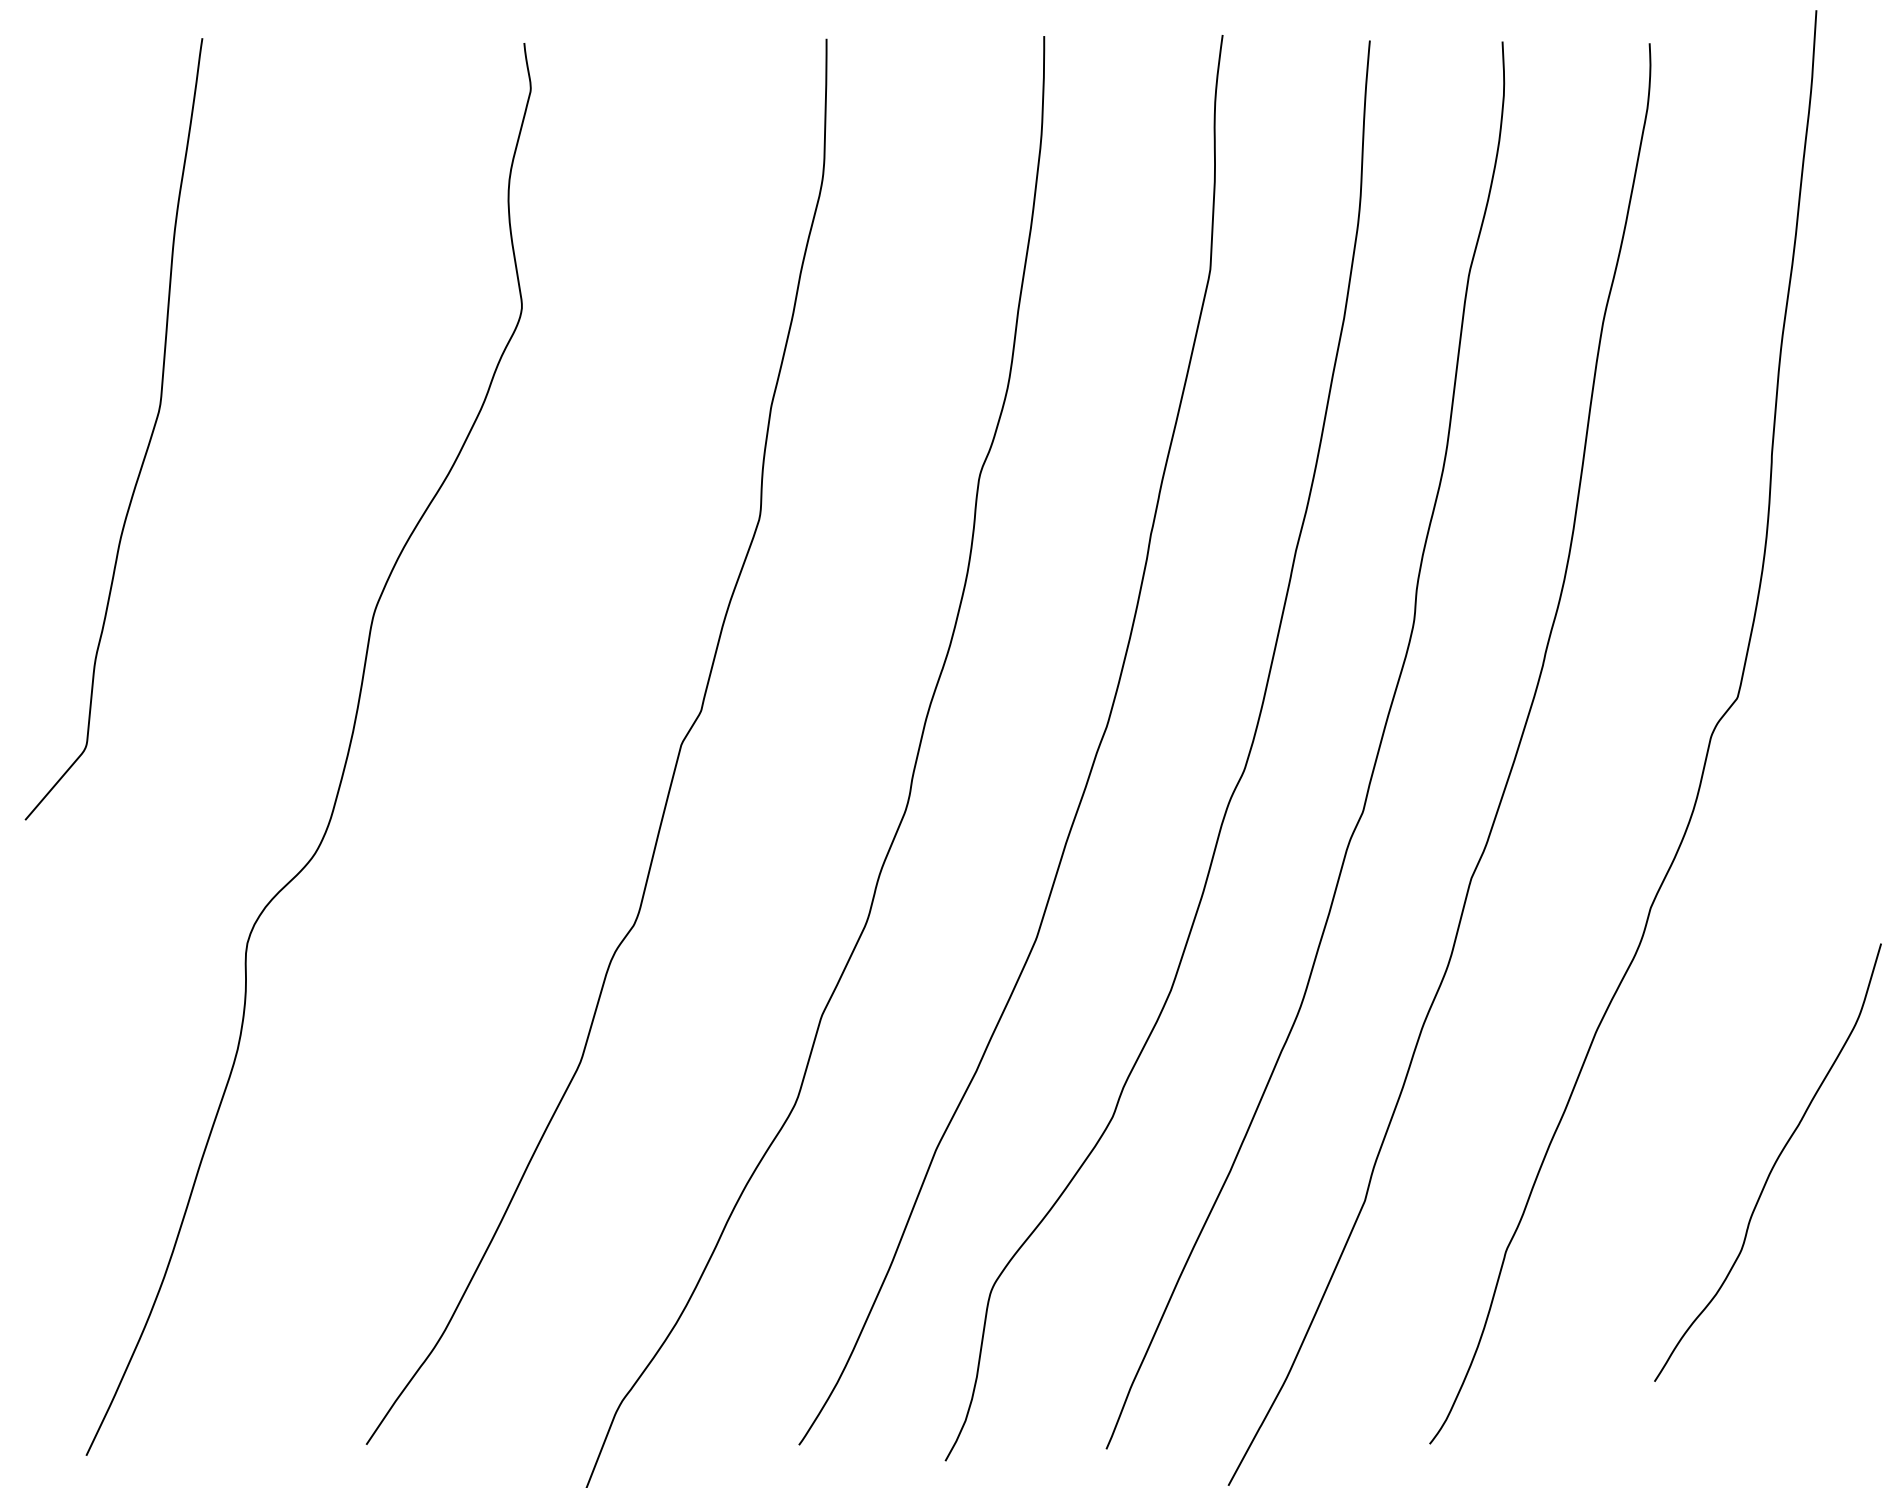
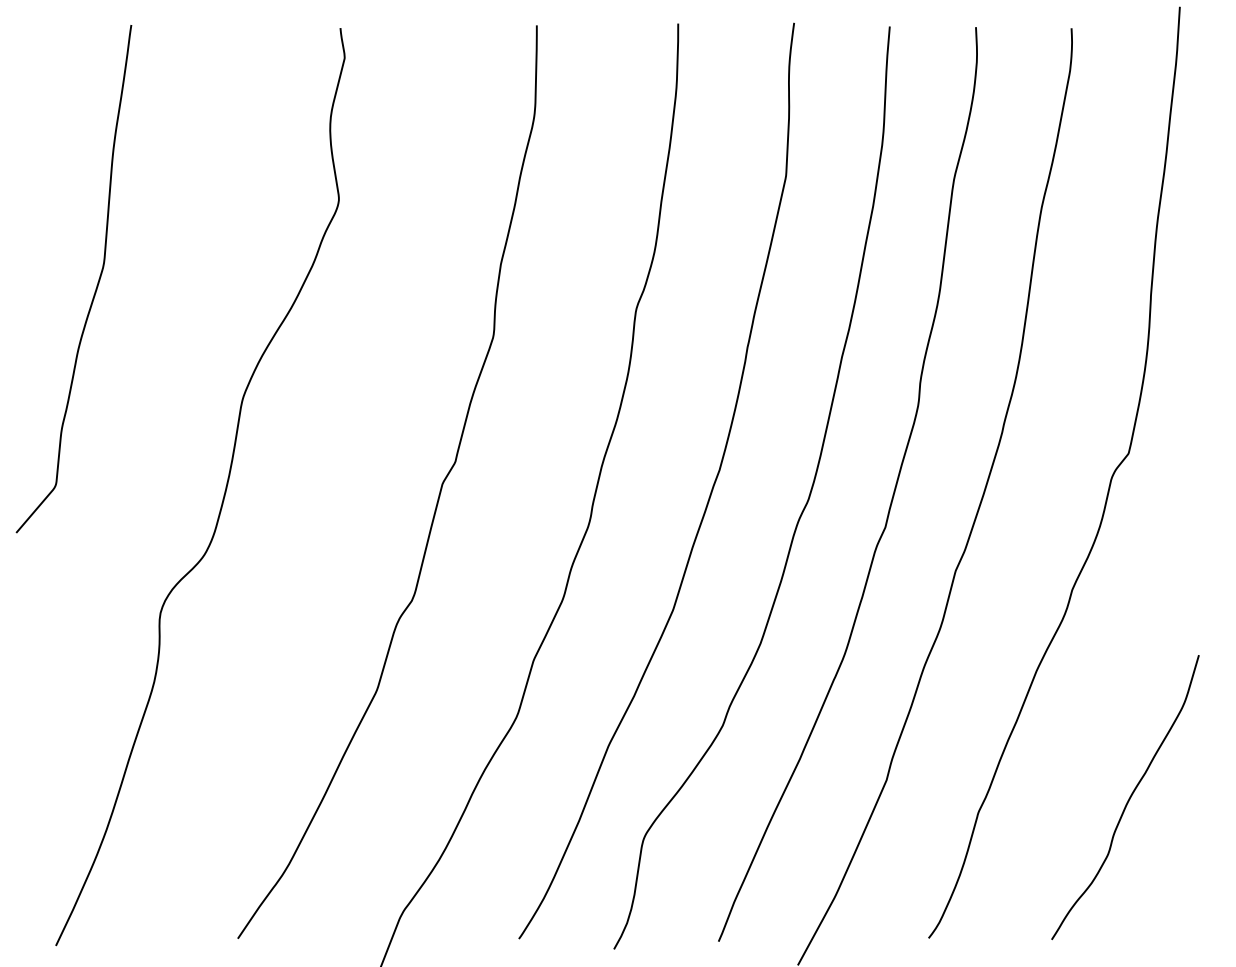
curve: (1772, 1164) -> (1128, 798), moved

